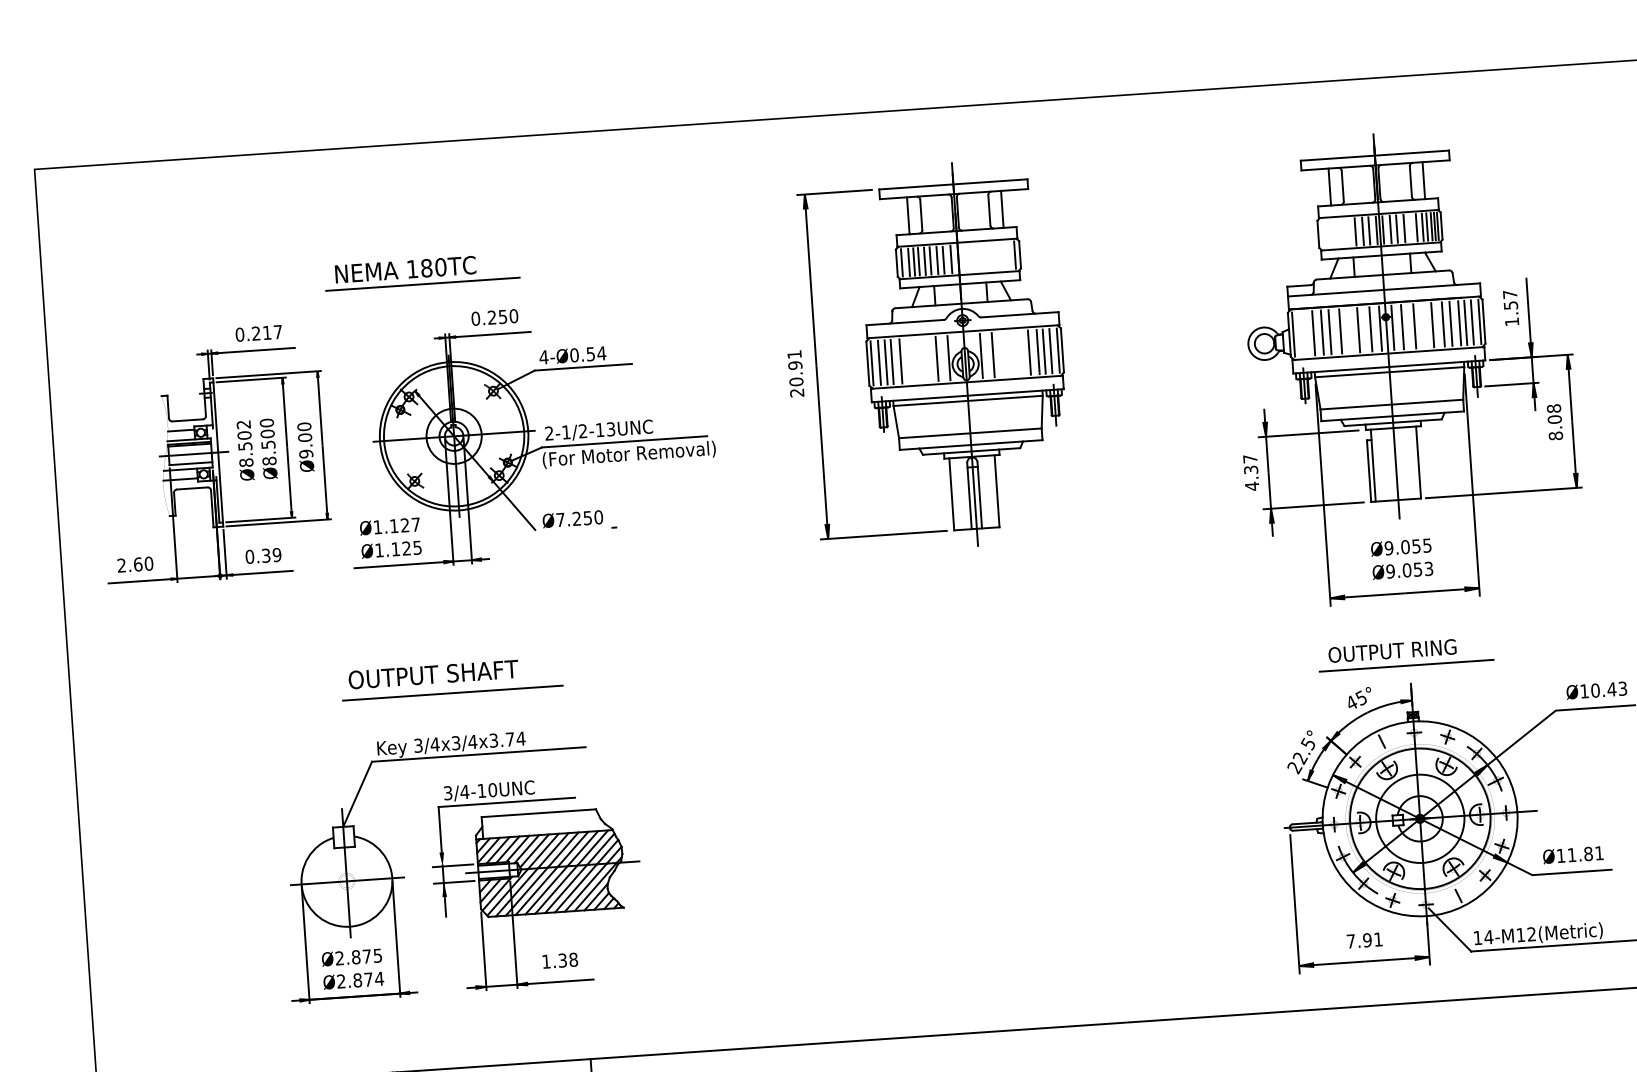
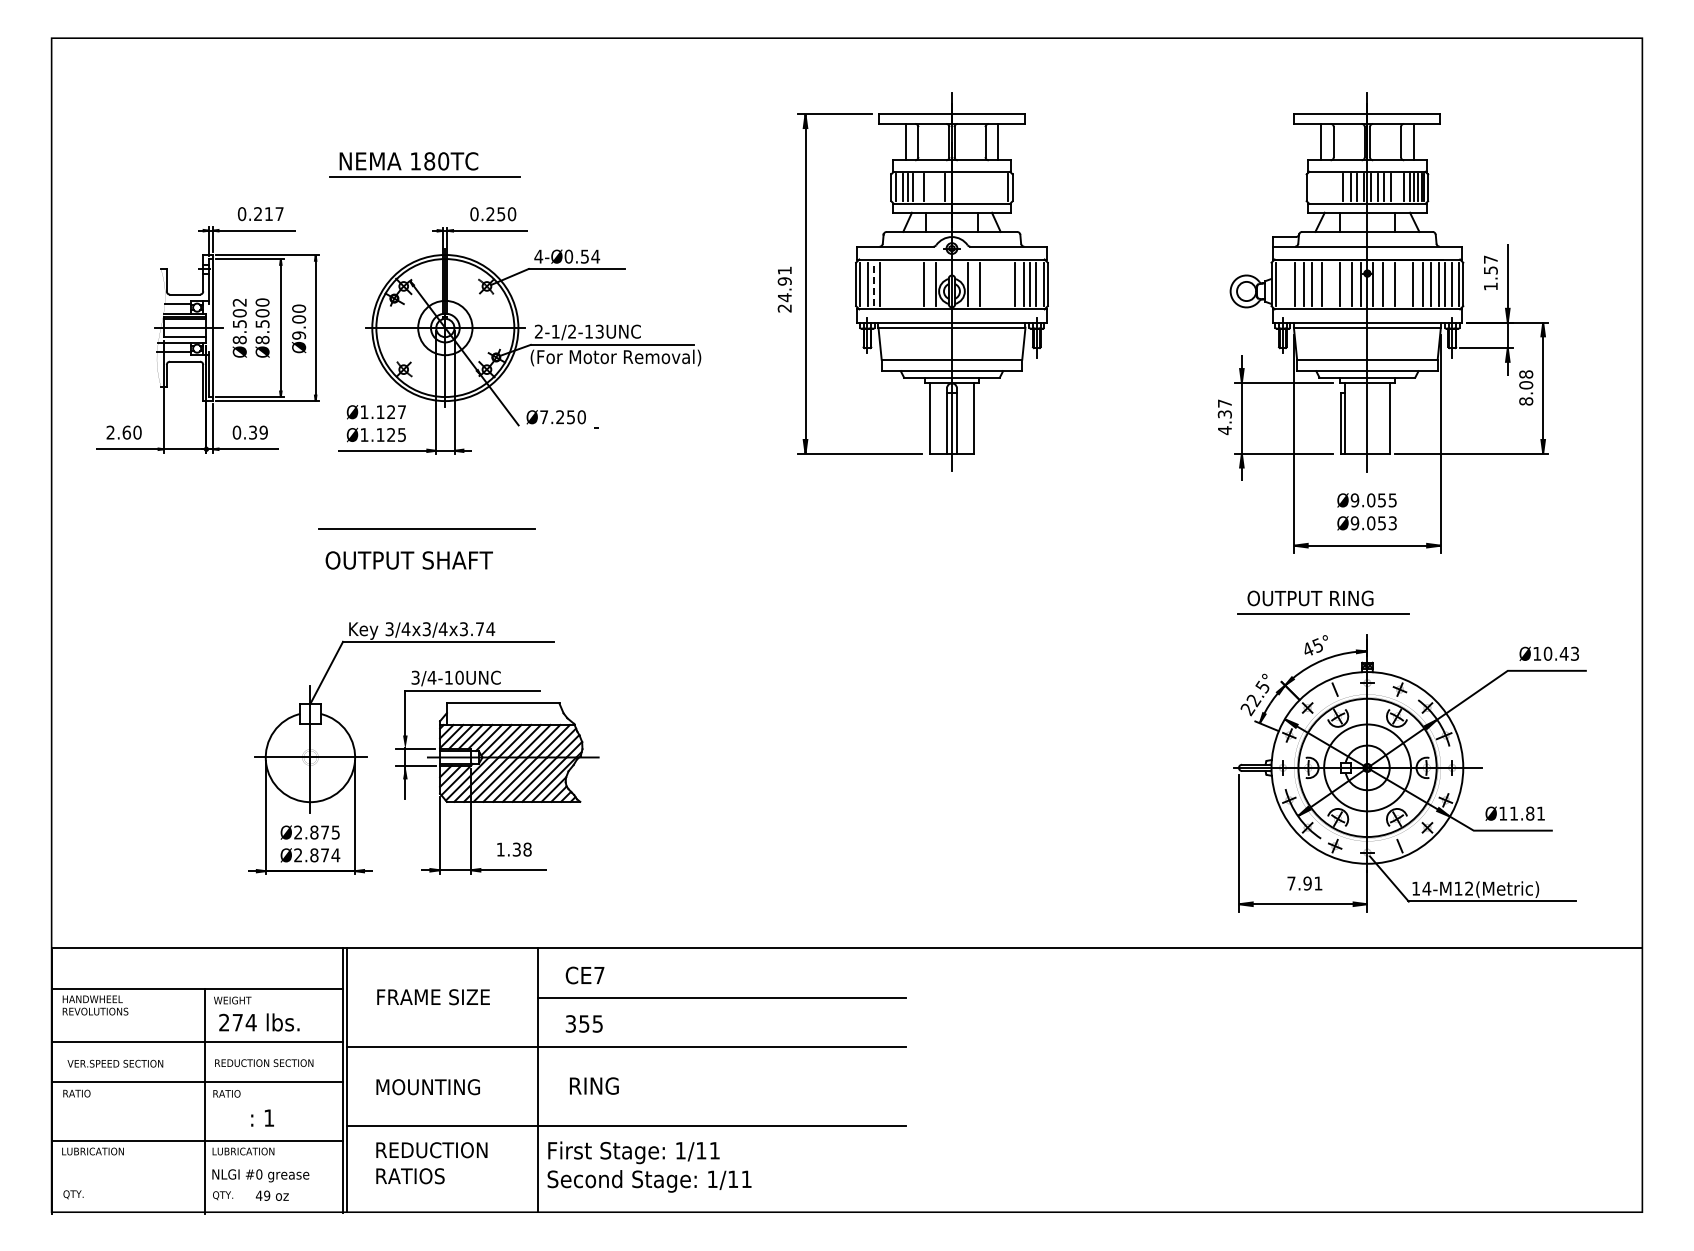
line: (943, 259) -> (937, 187), removed
line: (924, 260) -> (918, 187), removed
line: (937, 260) -> (931, 187), removed
line: (900, 361) -> (888, 284), removed
line: (886, 362) -> (874, 284), solid -> dashed
text: (796, 381) -> (784, 297), 20.91 -> 24.91
part: (1405, 654) -> (1323, 602), moved
line: (452, 692) -> (426, 528), moved

